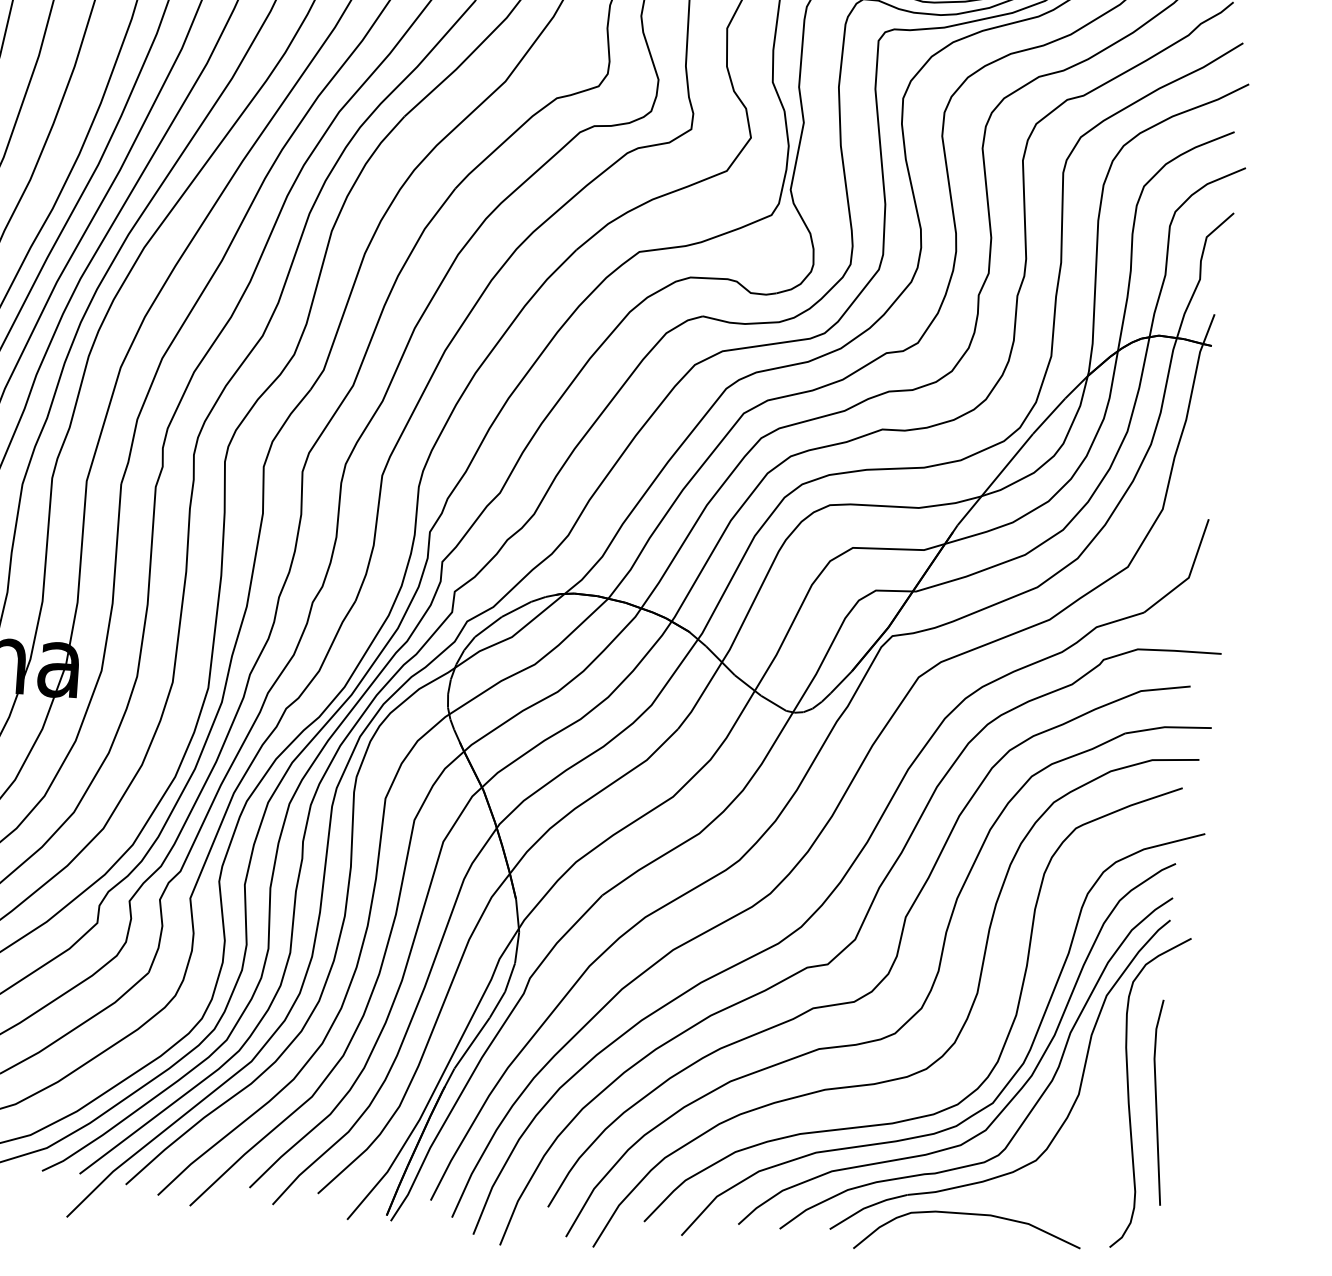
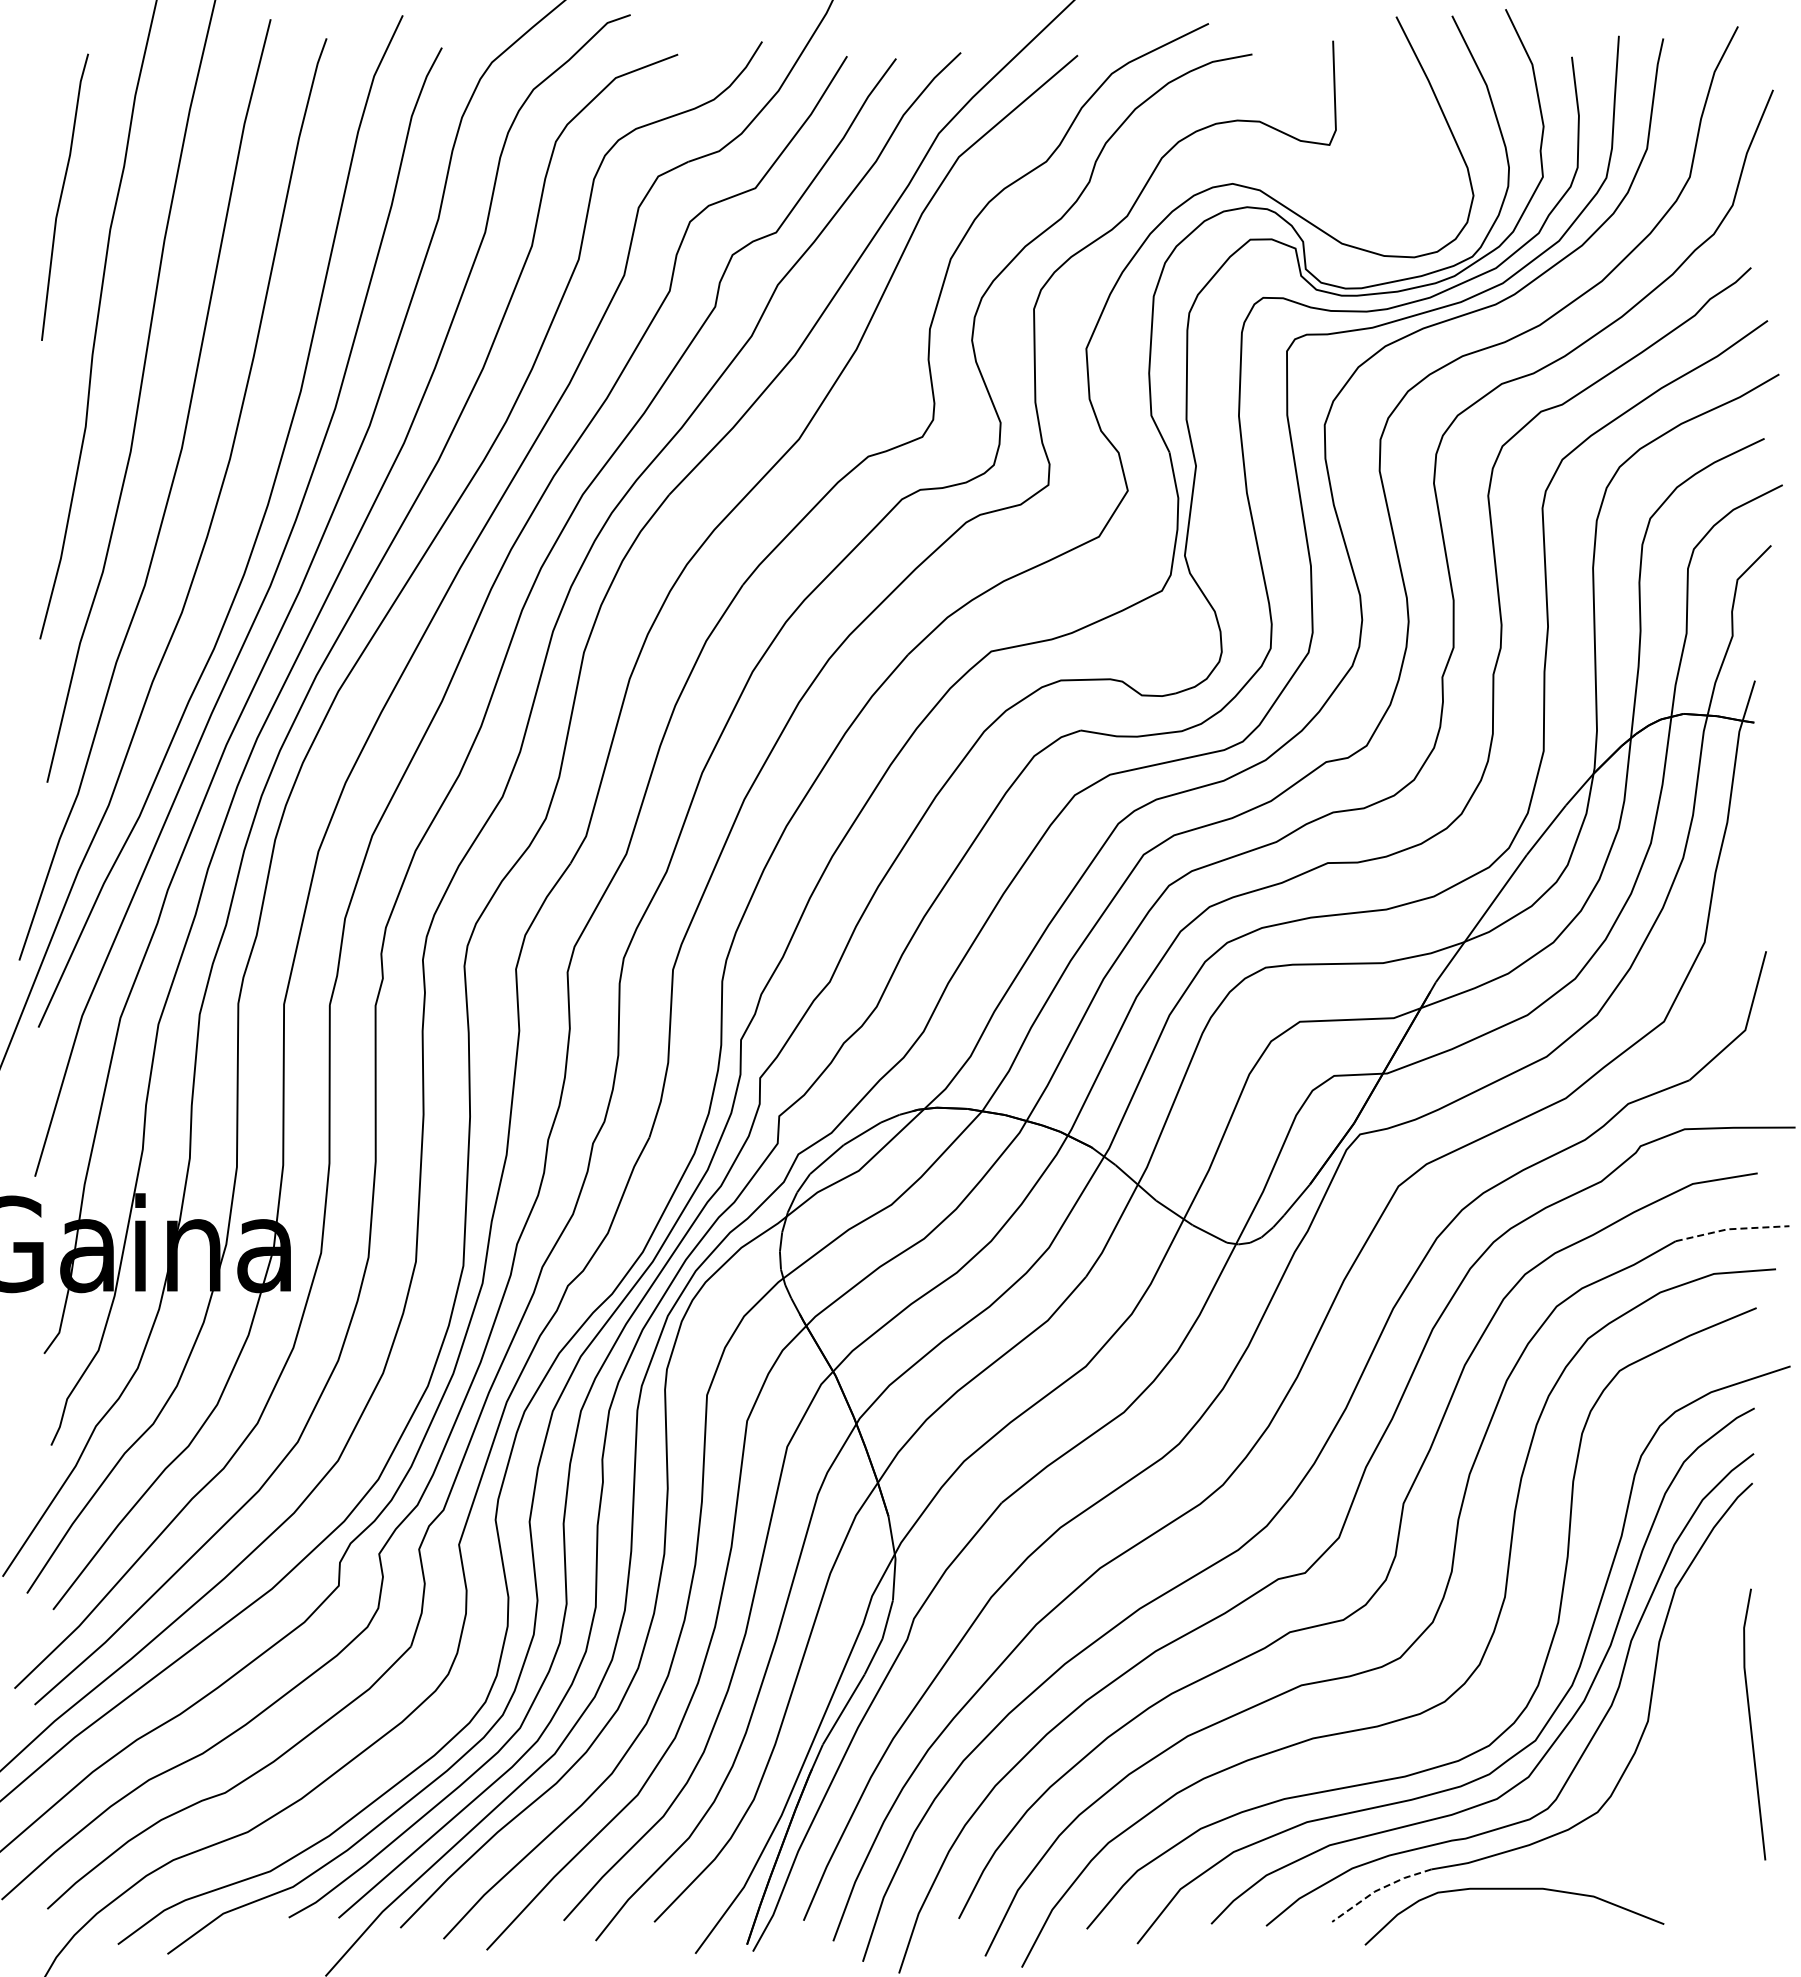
line: (1168, 727) -> (1732, 1229), solid -> dashed
curve: (1129, 1094) -> (1714, 1716), removed
line: (866, 1207) -> (1378, 1889), solid -> dashed

